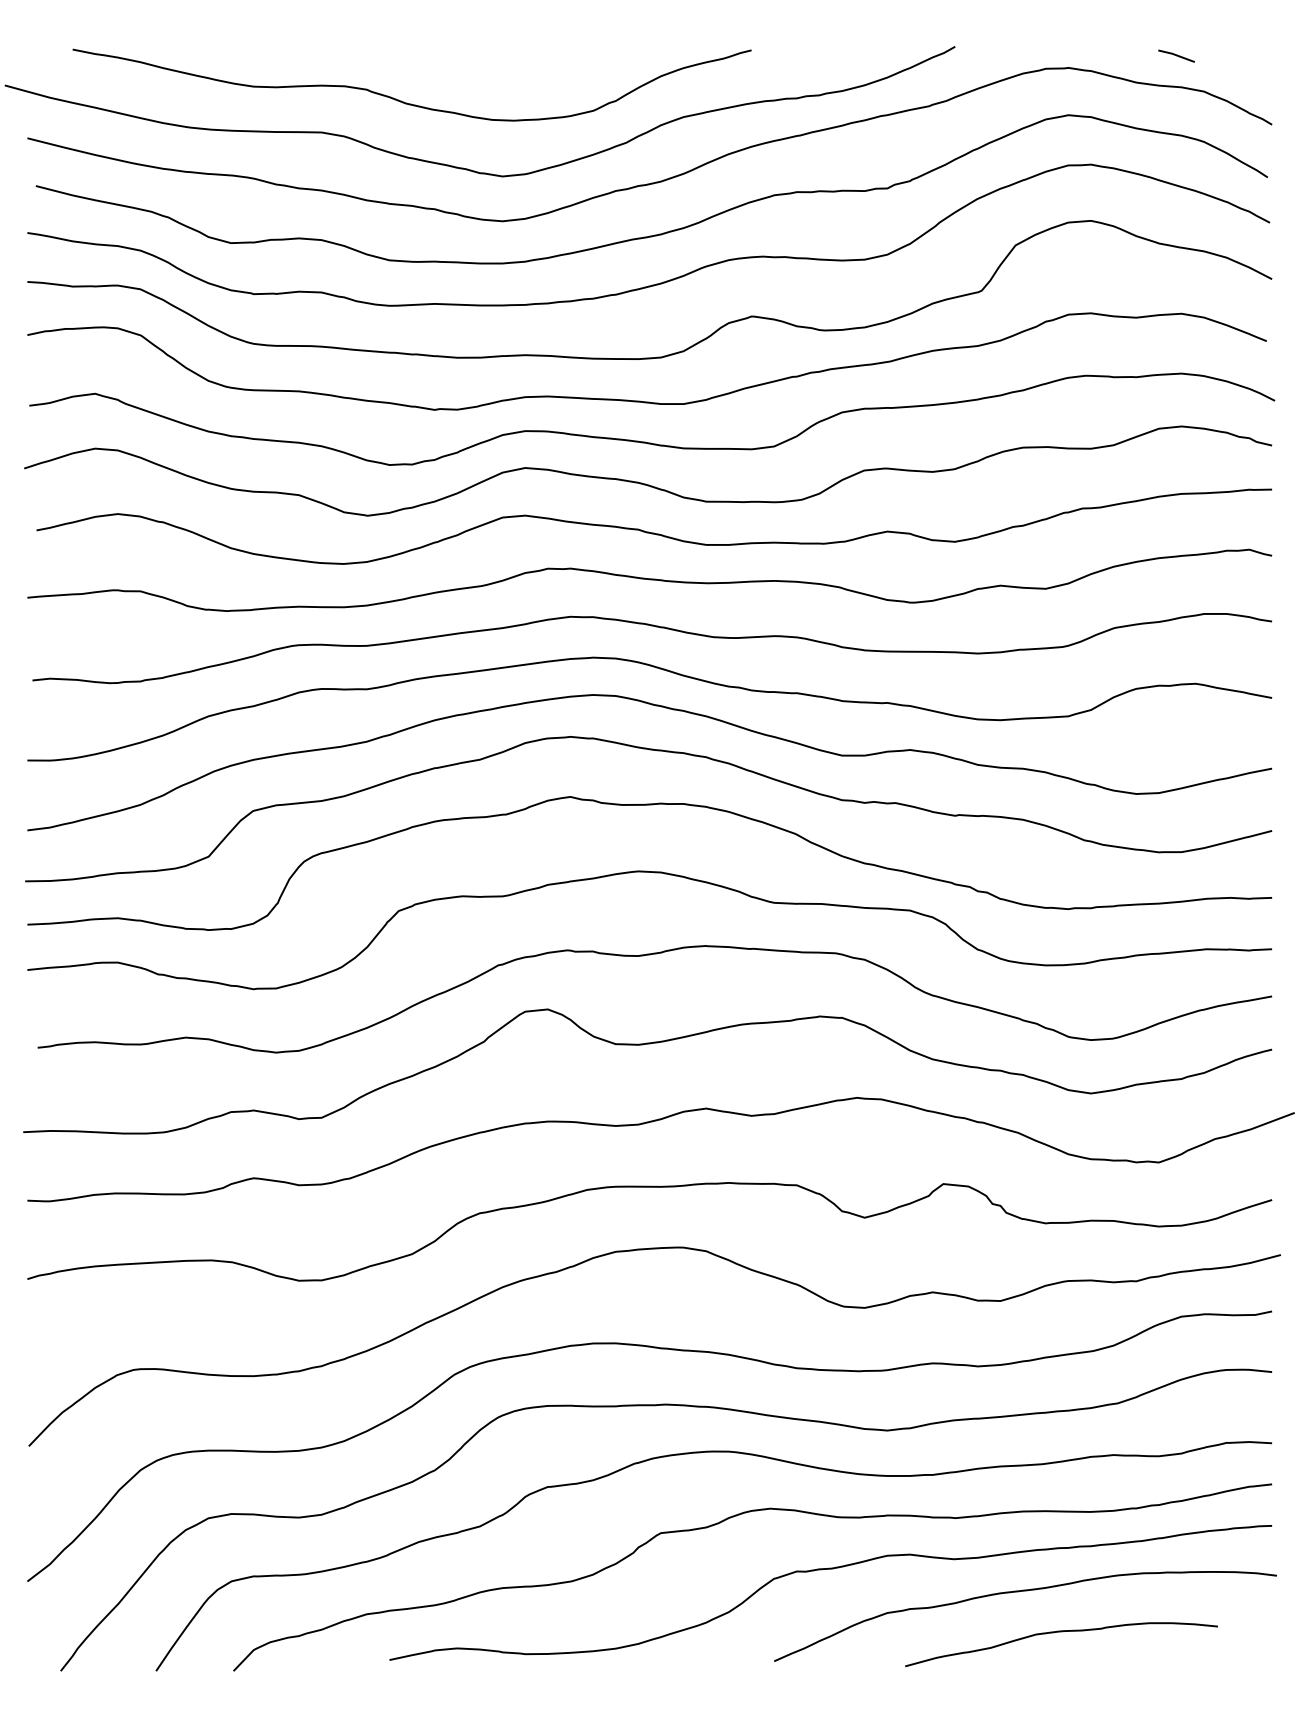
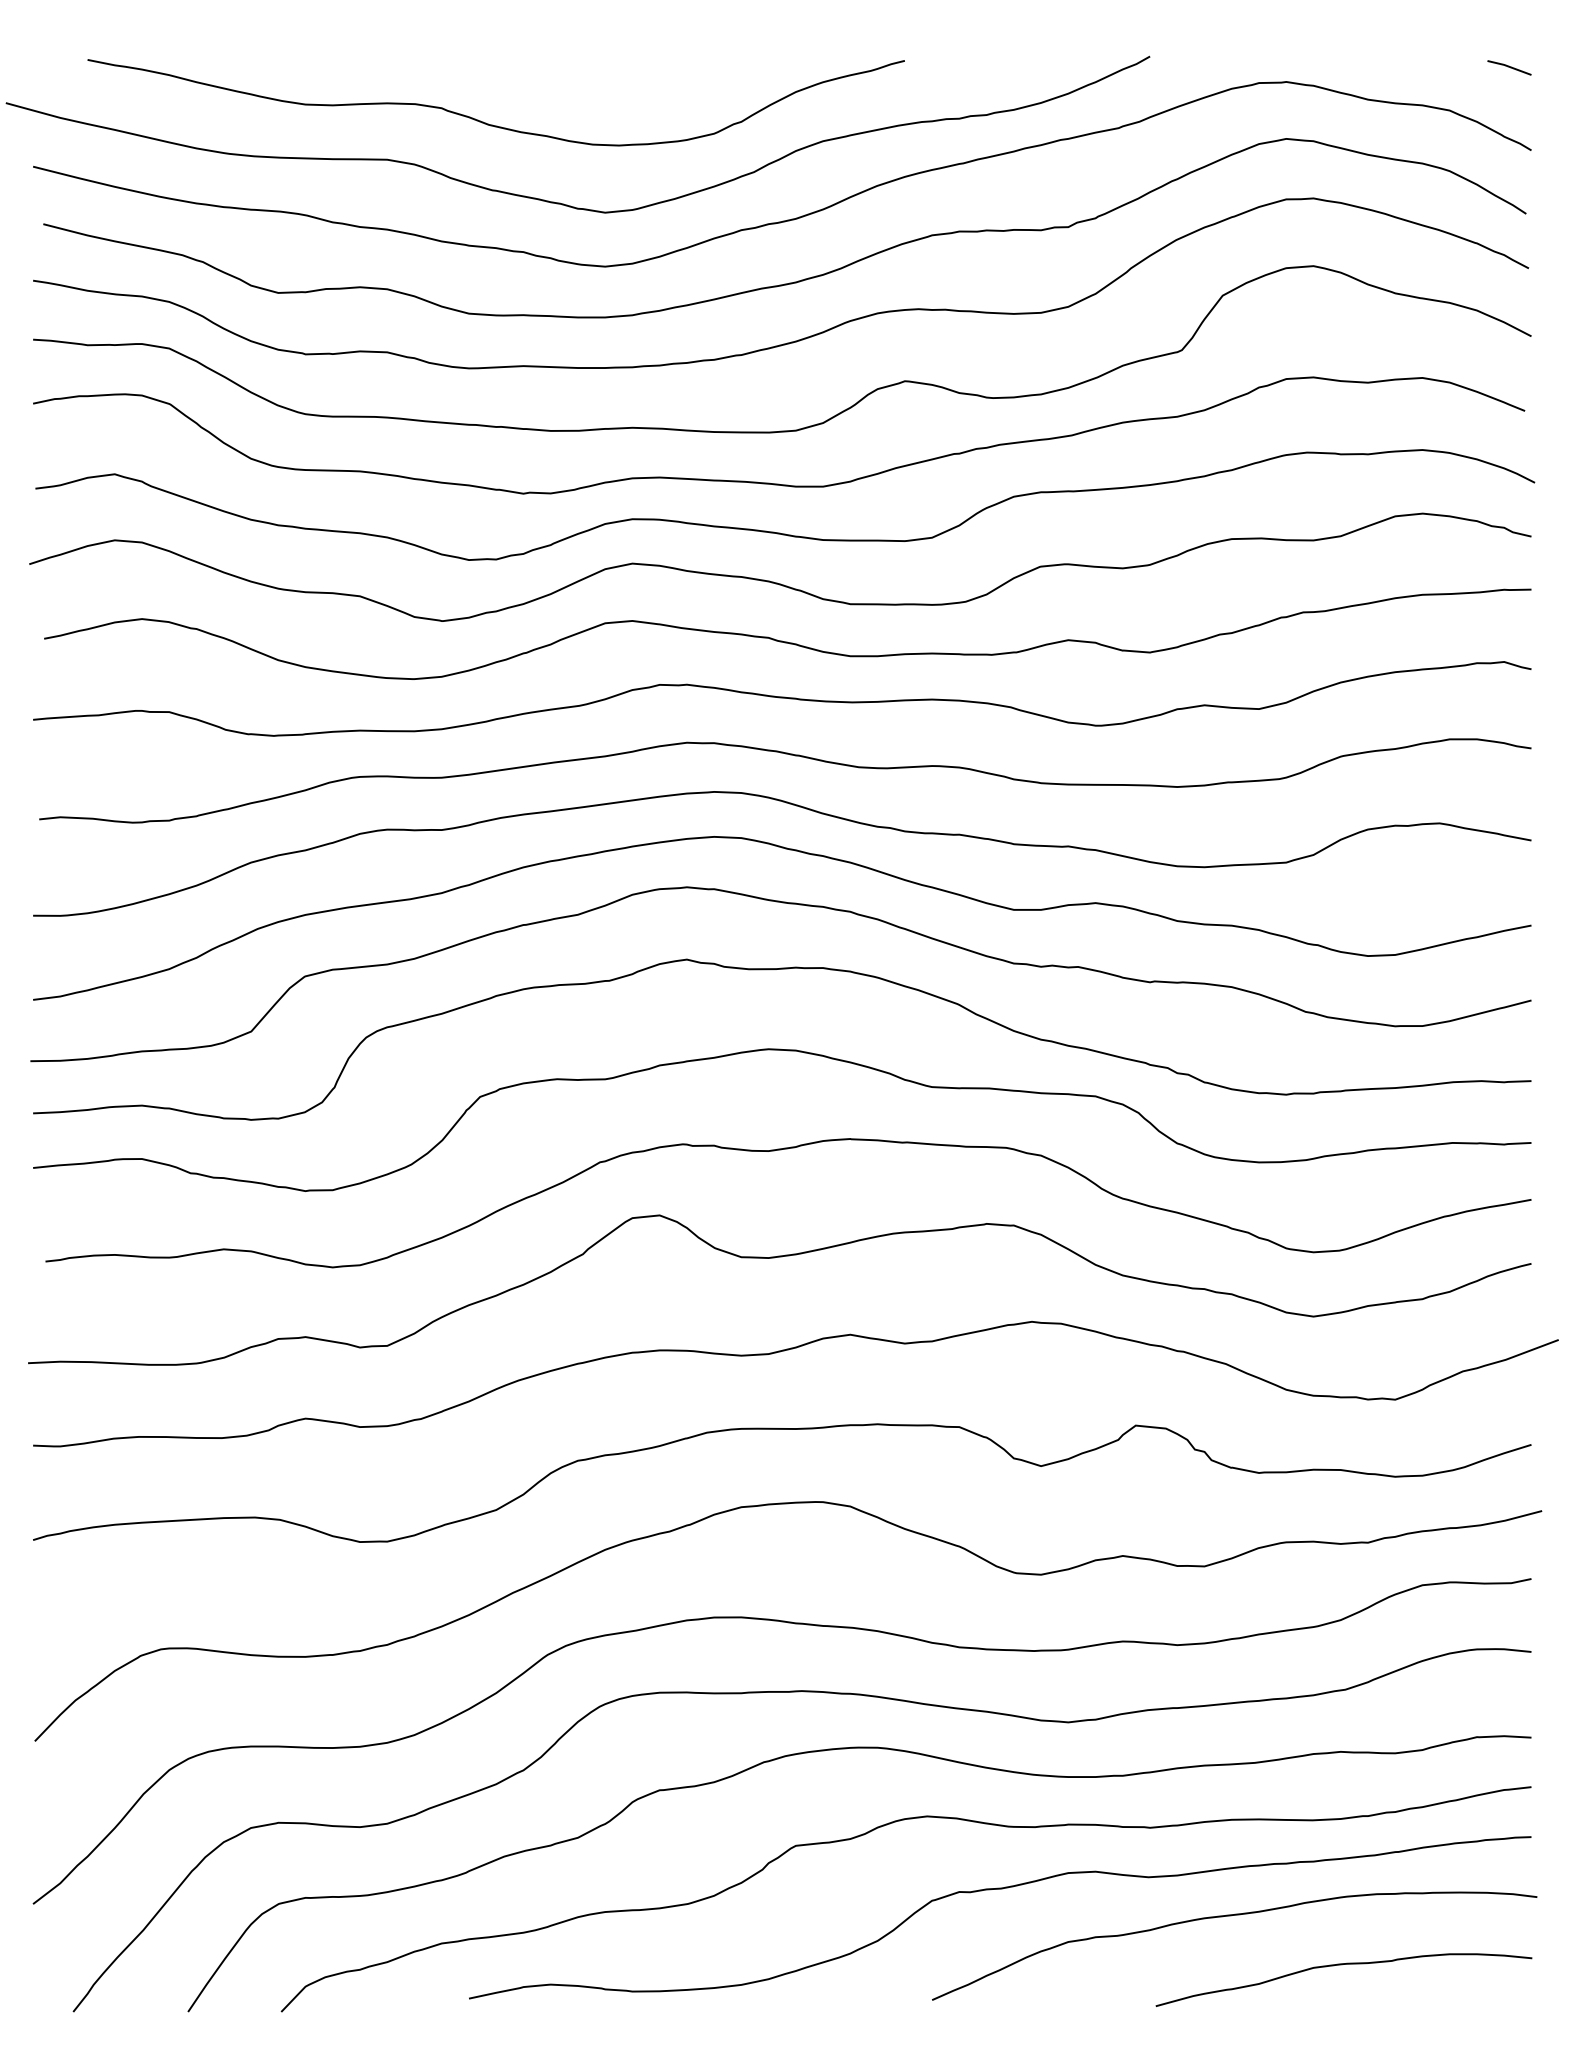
line: (1176, 55) -> (1509, 67), moved
curve: (1060, 1632) -> (1342, 1965), moved

